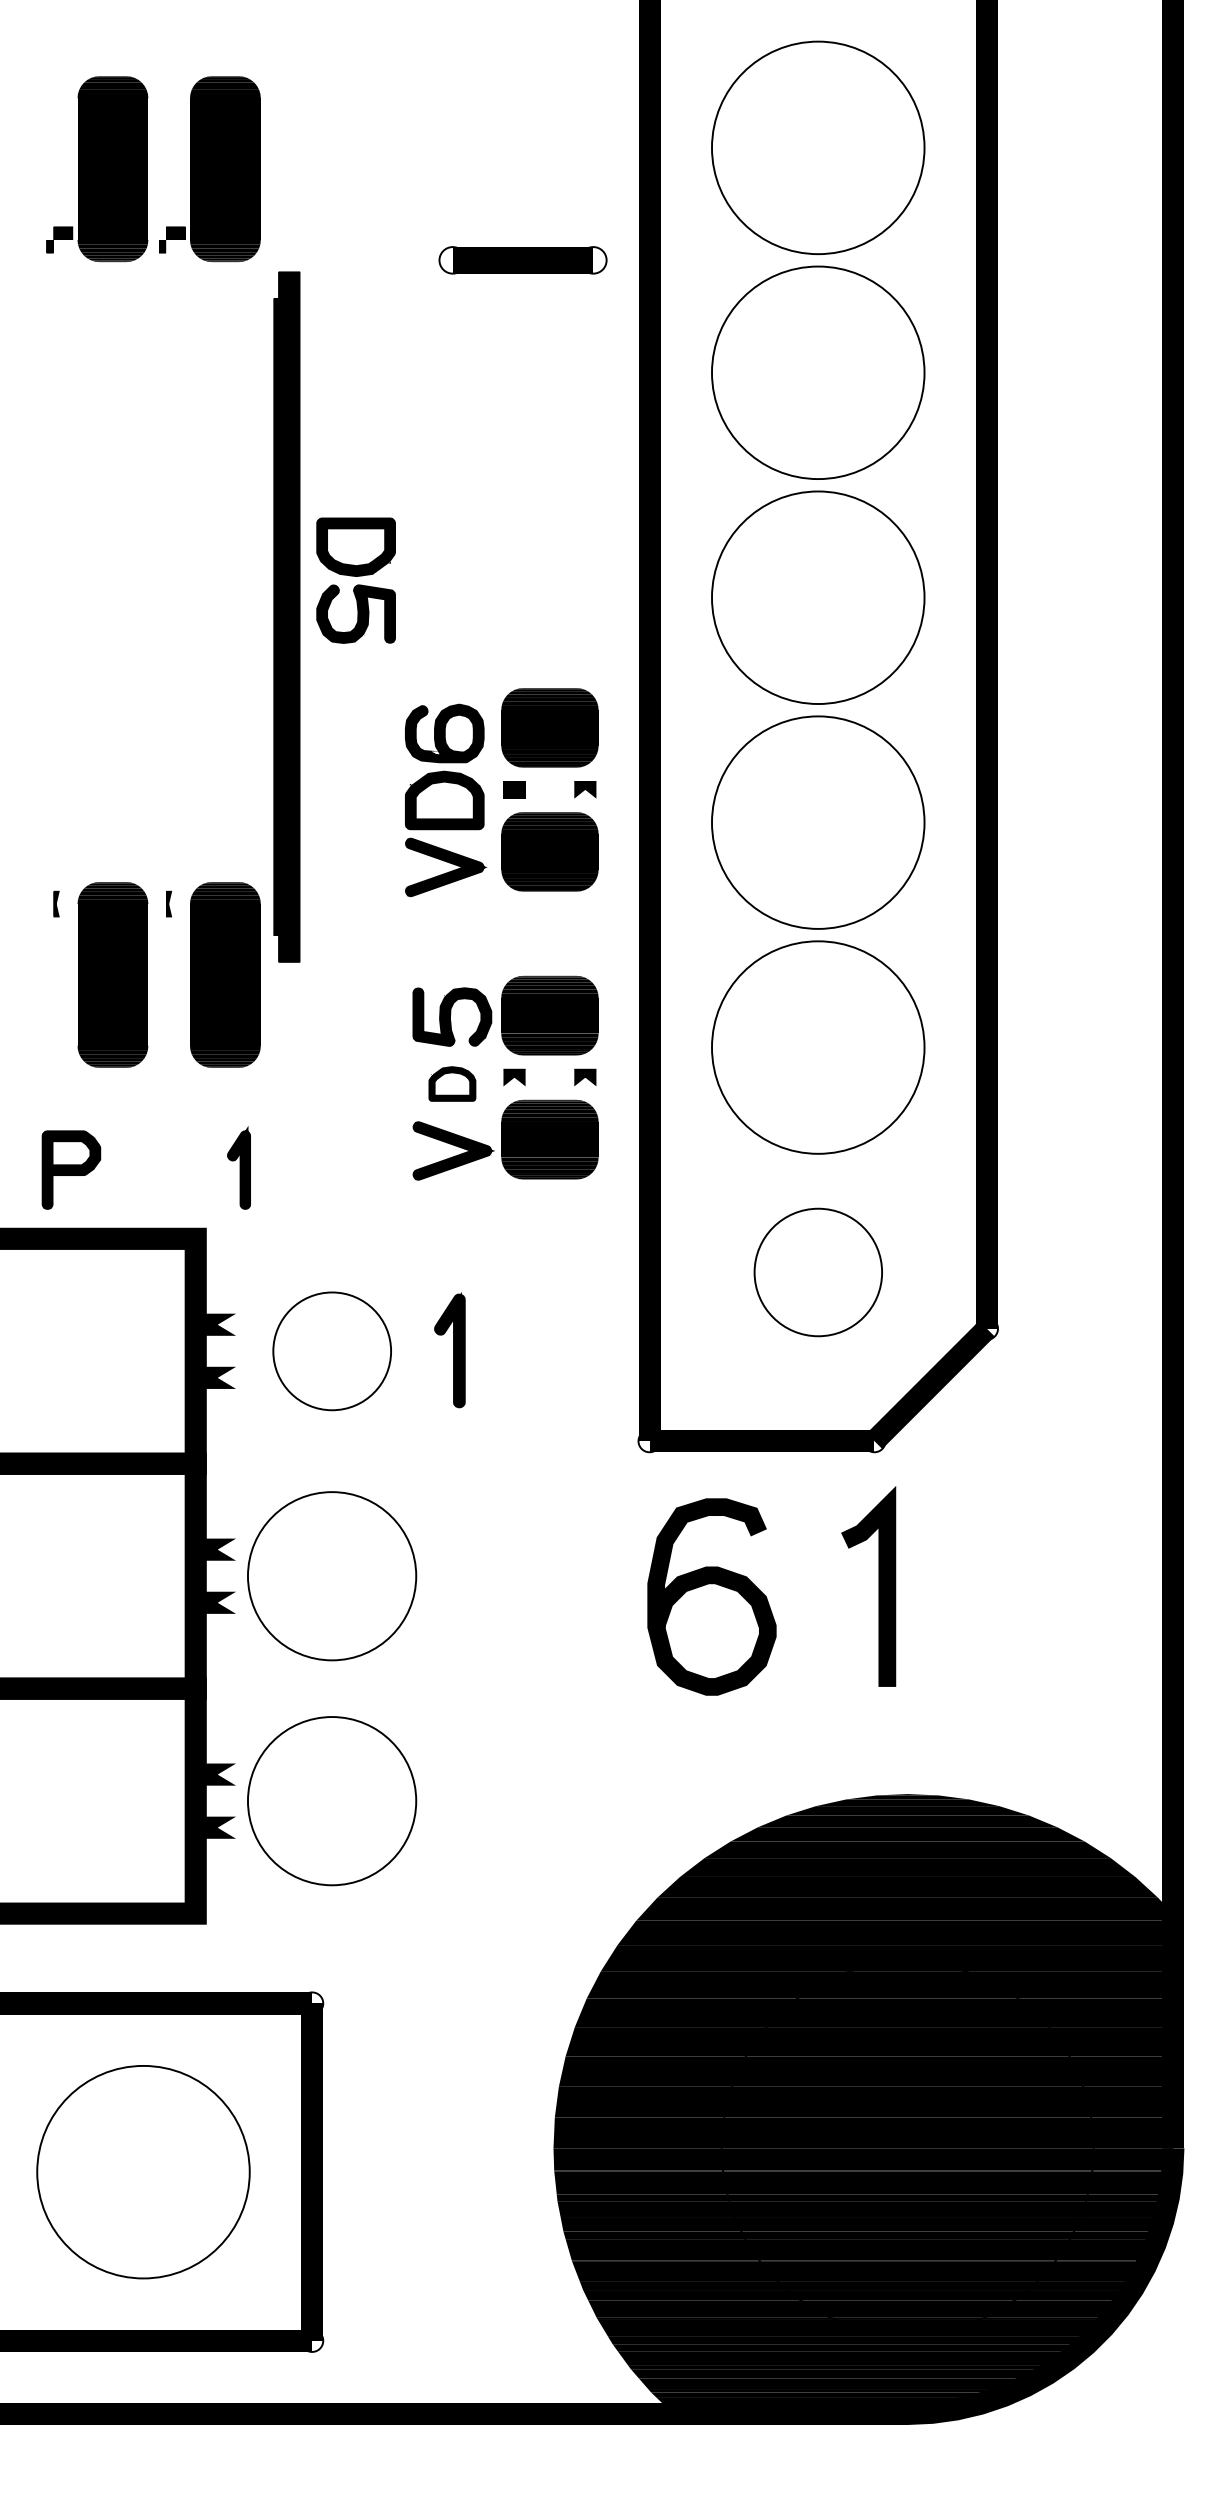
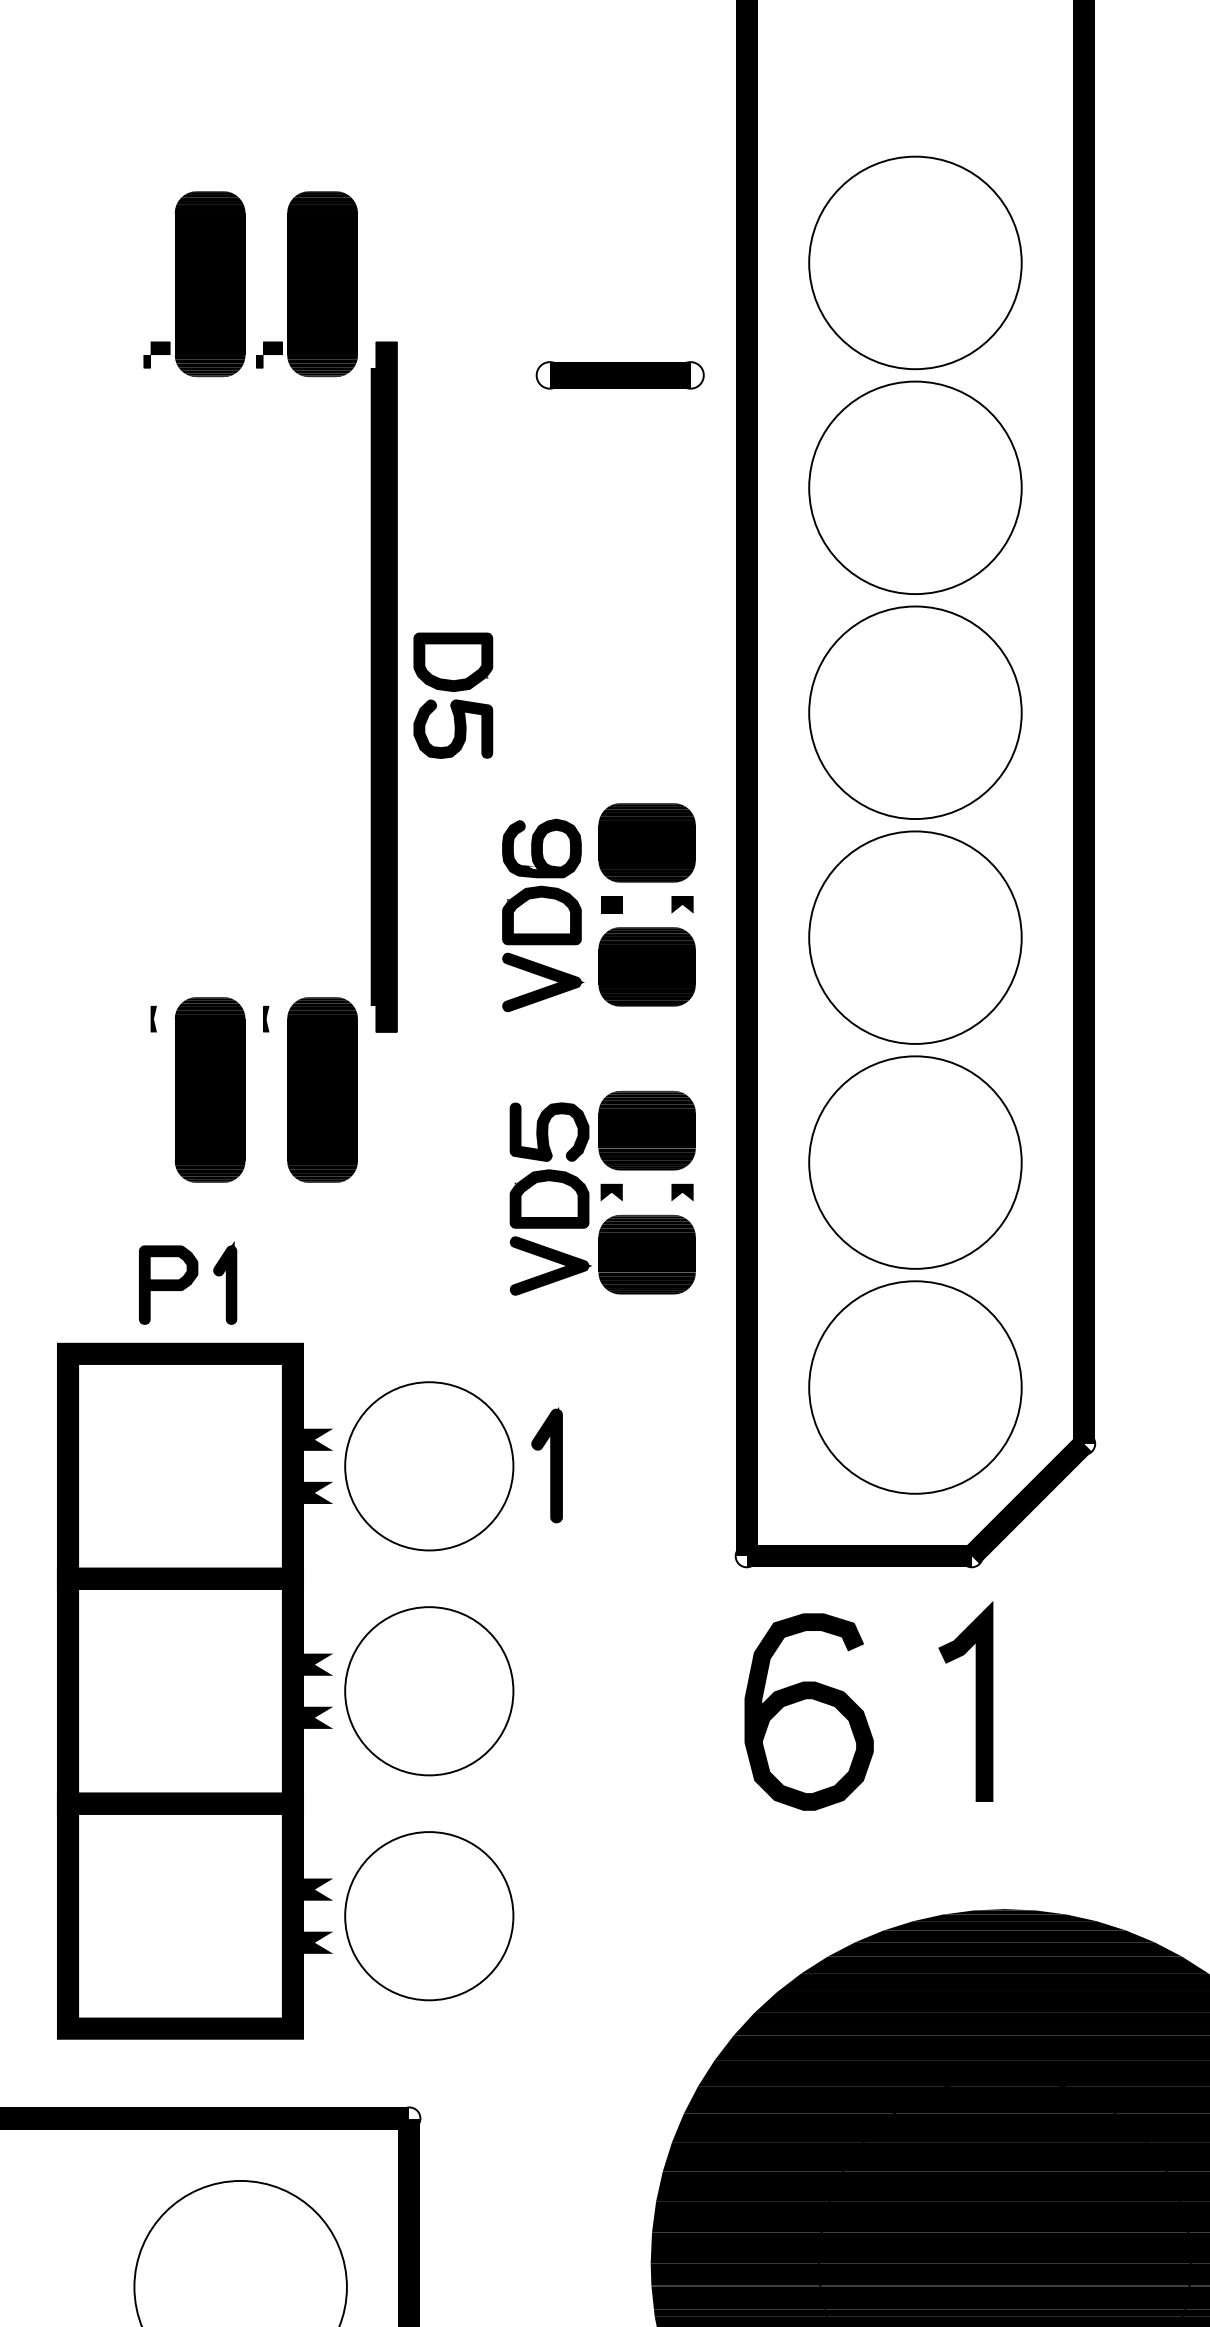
part: (286, 616) -> (383, 686), moved
part: (452, 1083) -> (549, 1198), size x1.67
part: (238, 1167) -> (224, 1282), moved
part: (818, 1272) -> (915, 1387), size x1.67
part: (332, 1351) -> (429, 1466), size x1.43

